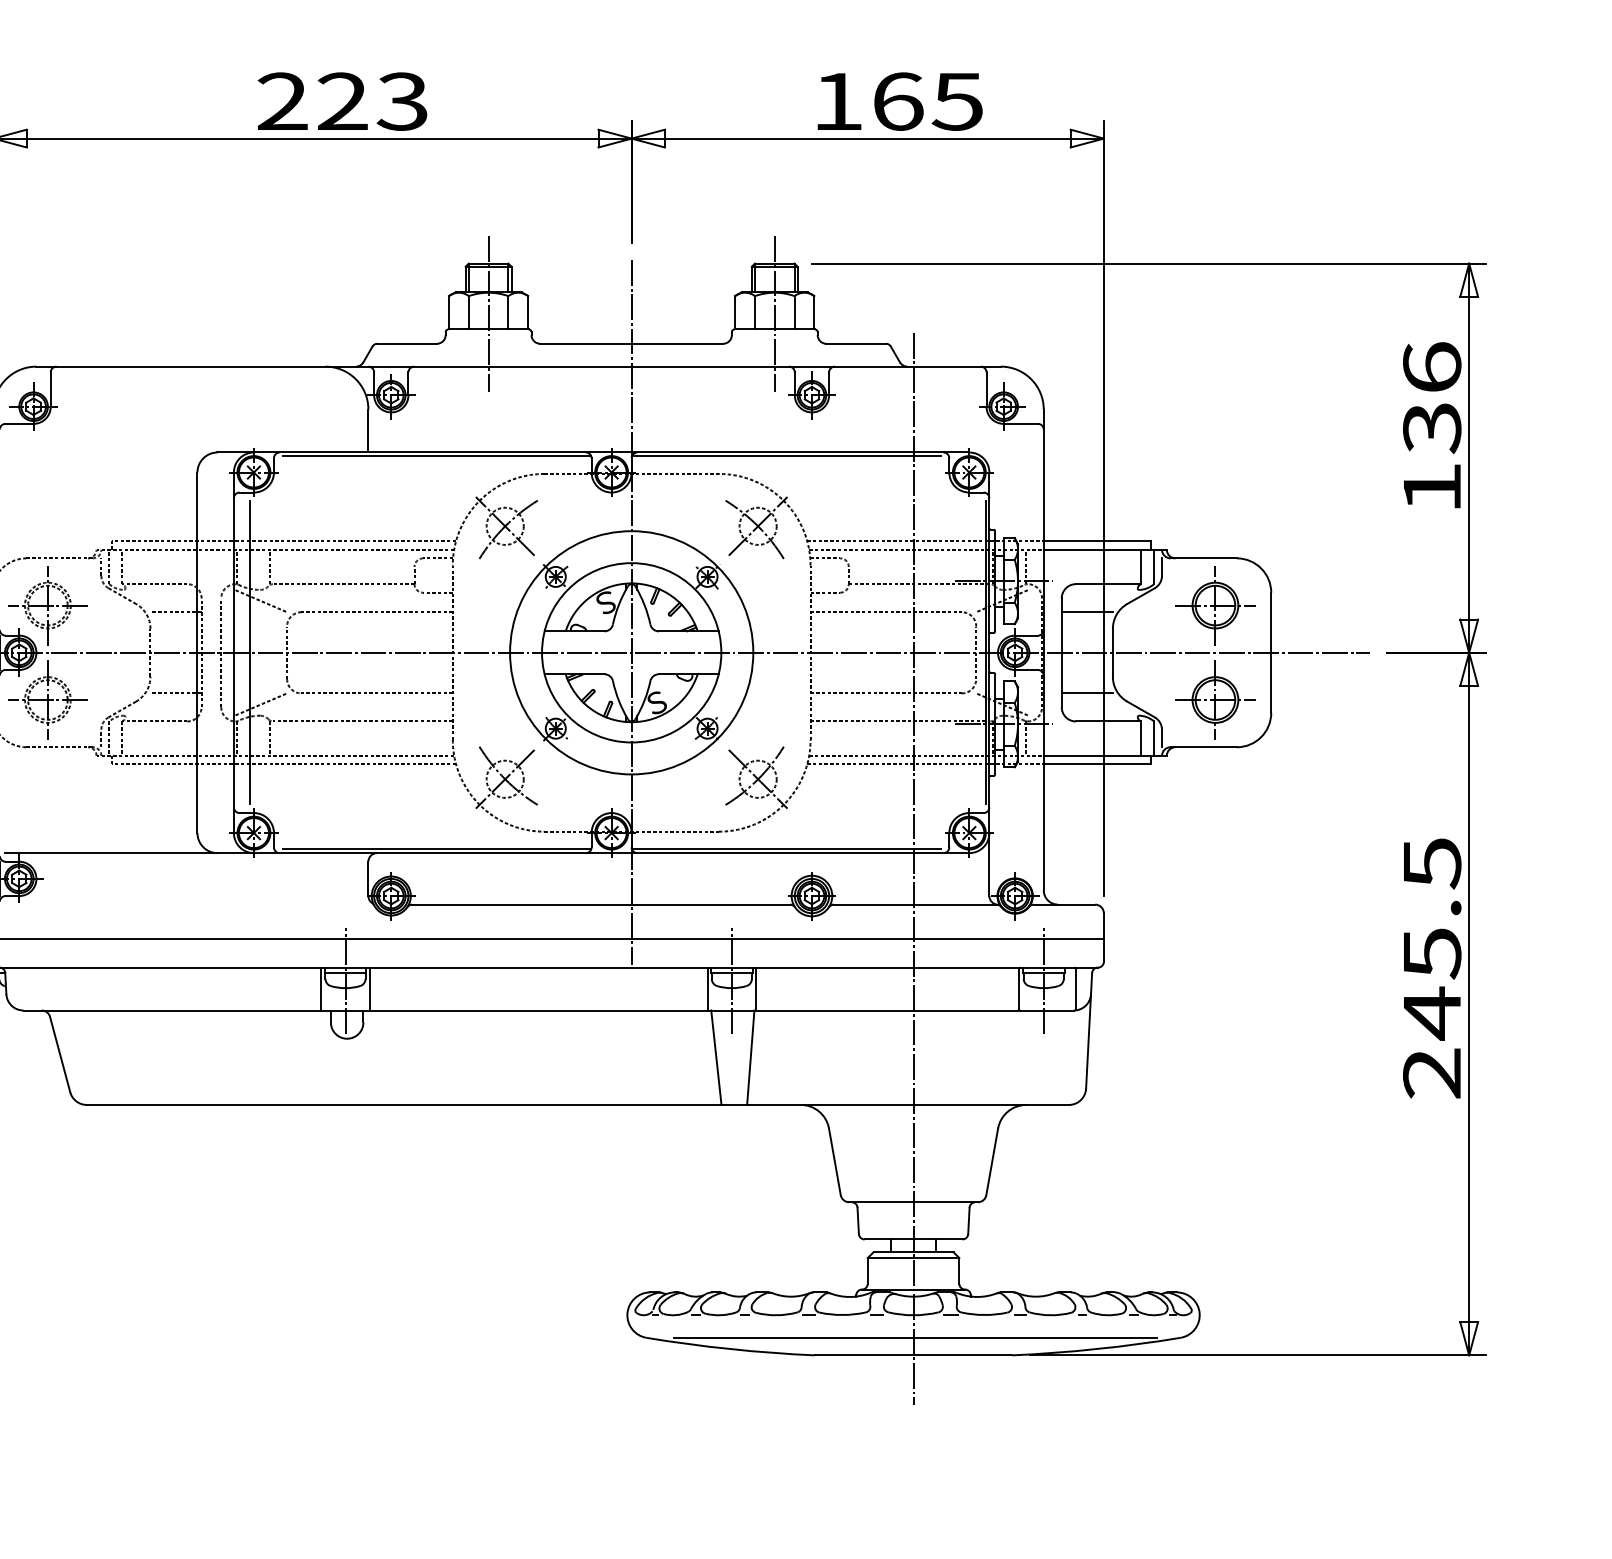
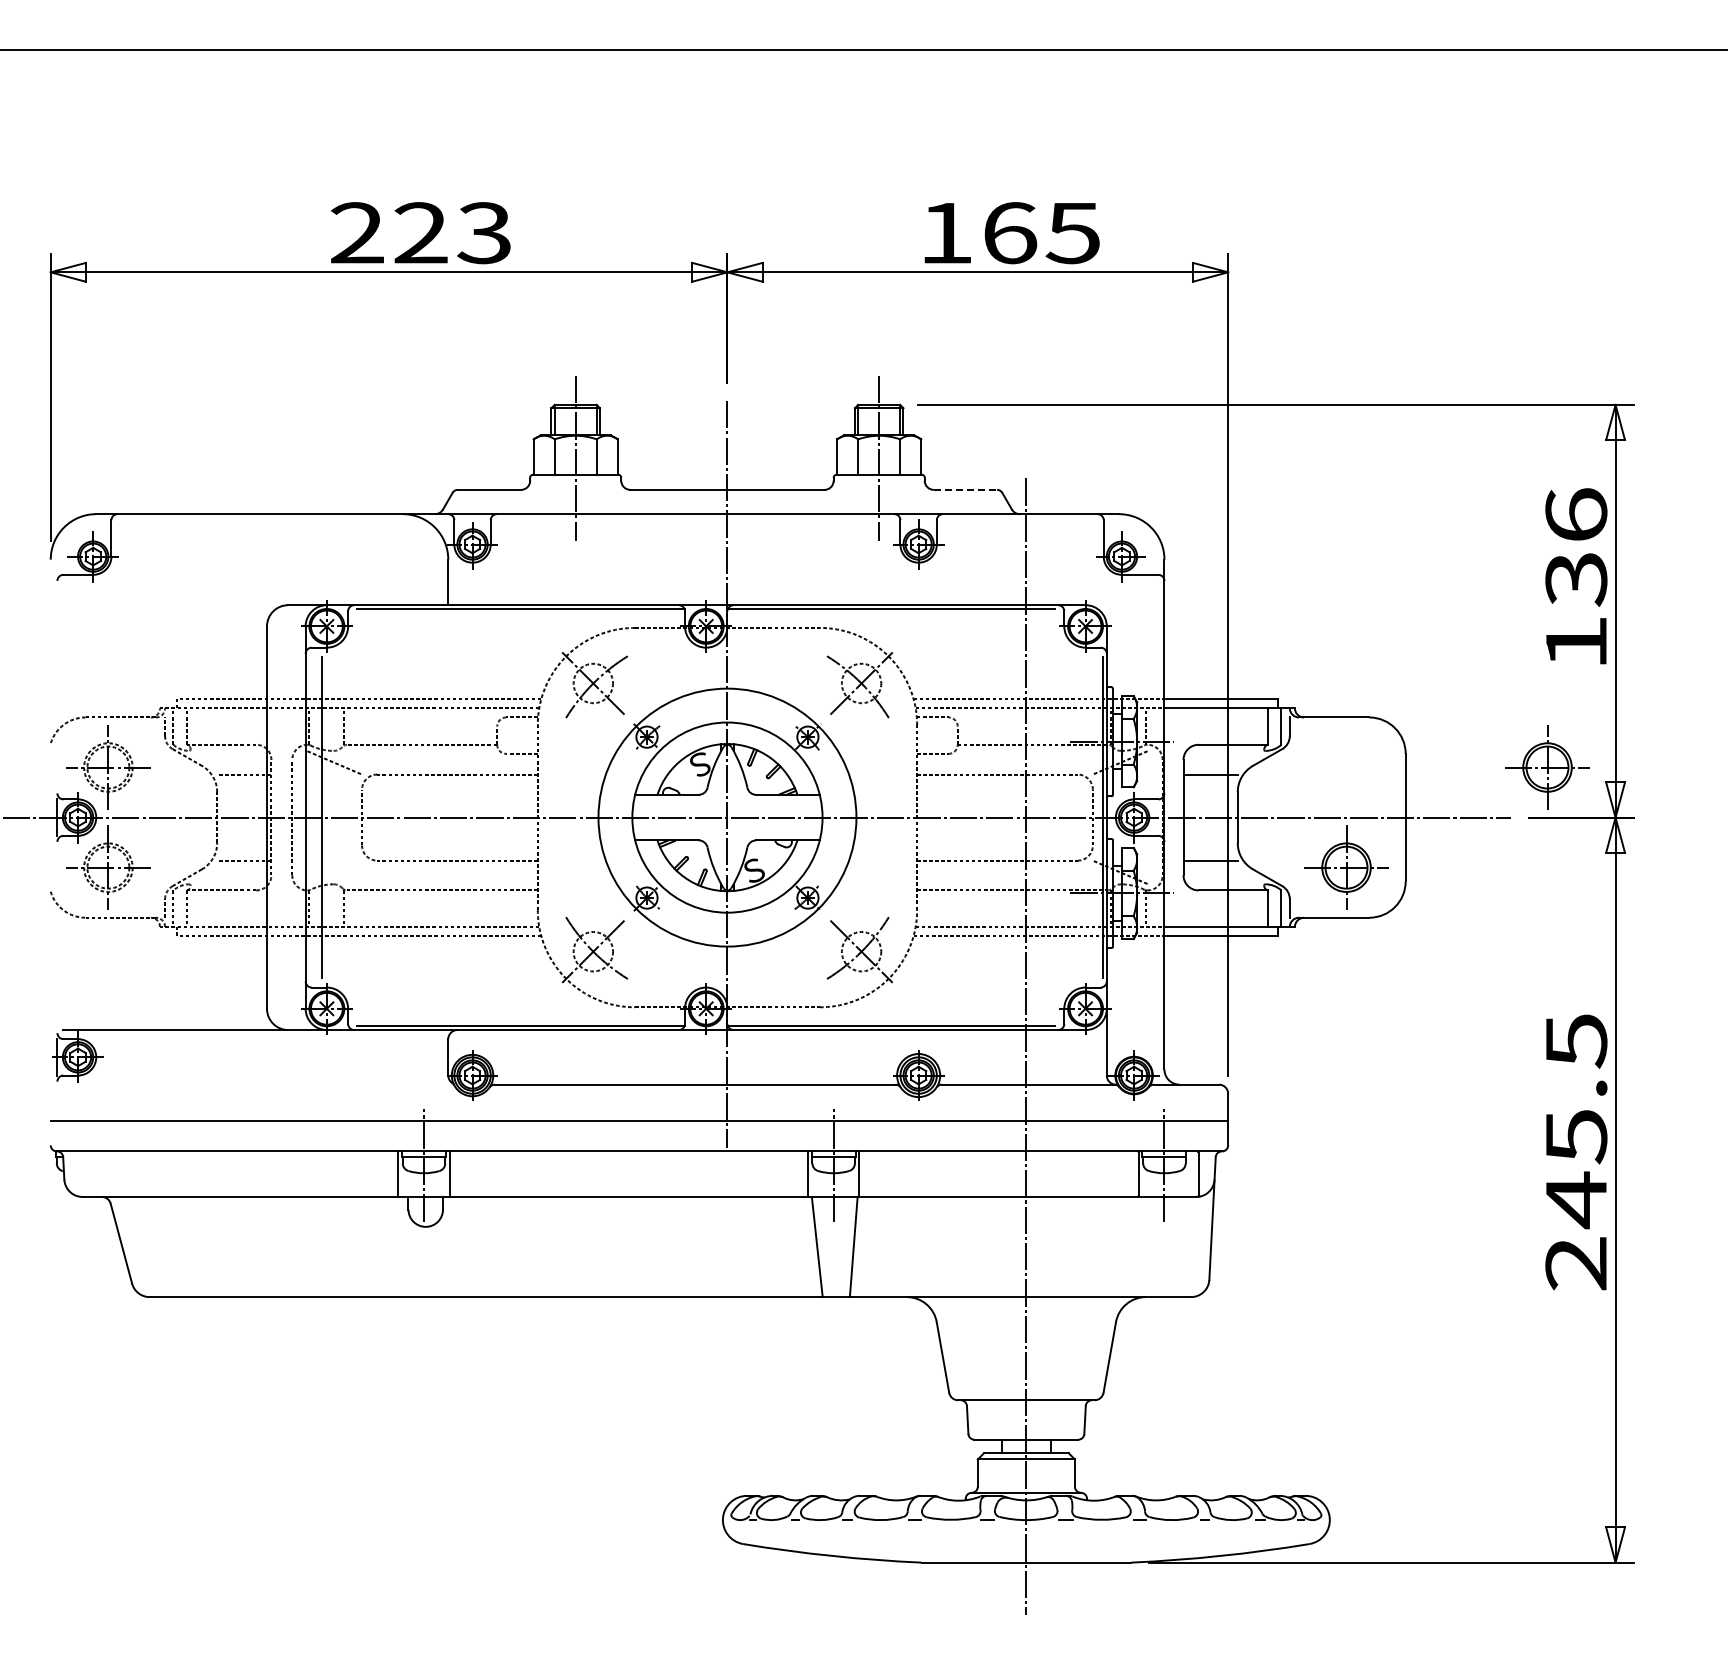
line: (856, 343) -> (965, 489), solid -> dashed
part: (1215, 605) -> (1547, 767), moved
line: (261, 703) -> (334, 871), removed
line: (915, 1338) -> (1028, 1544), removed

